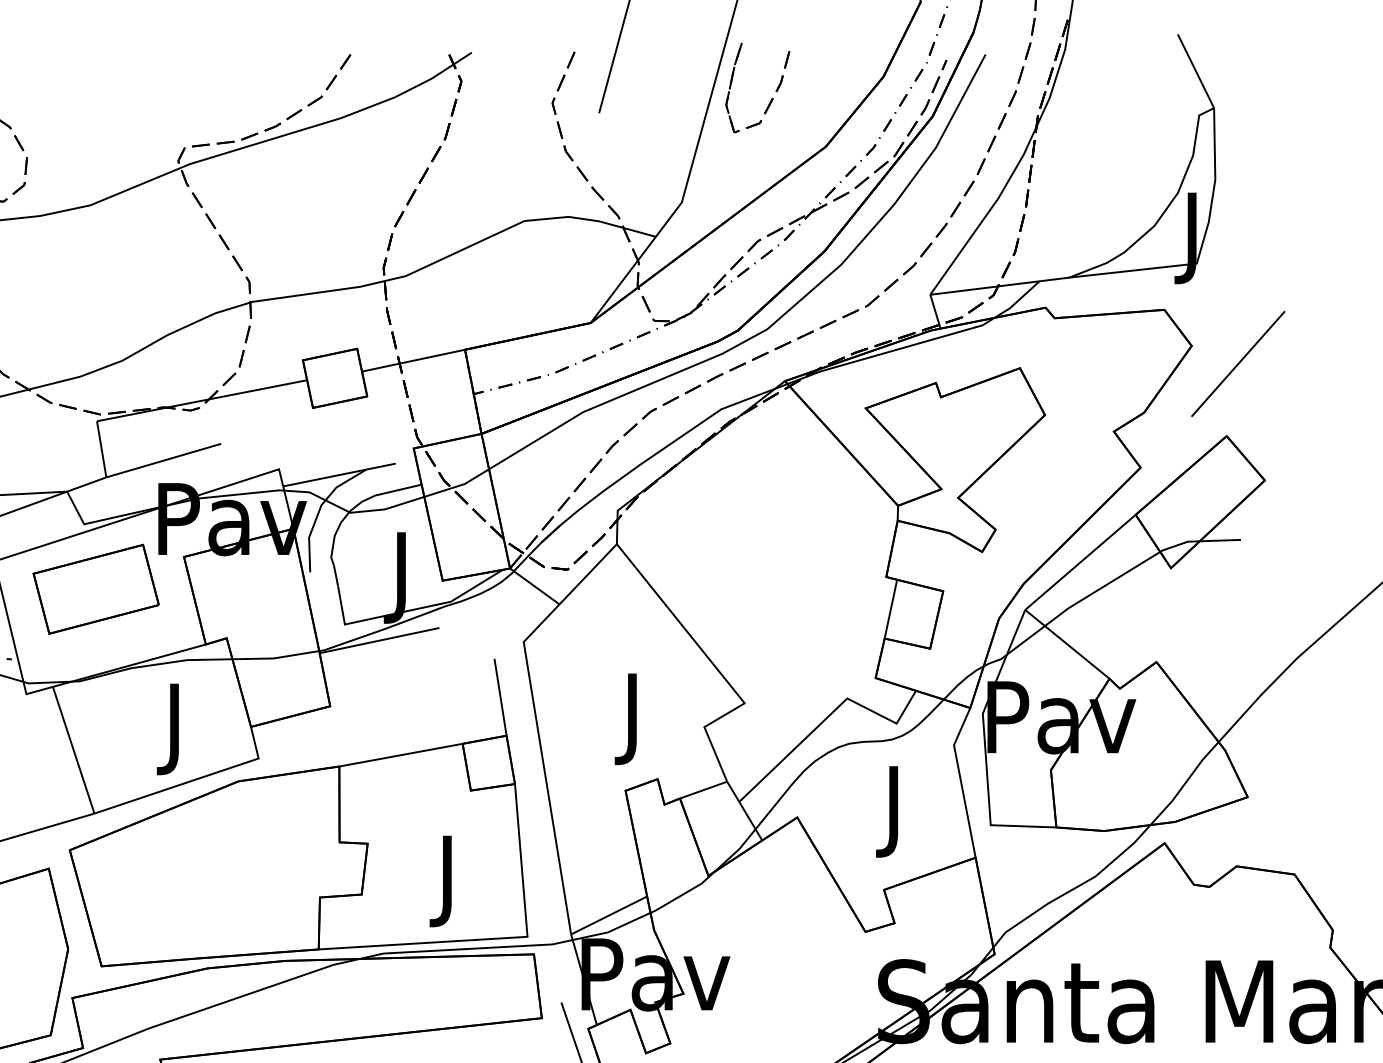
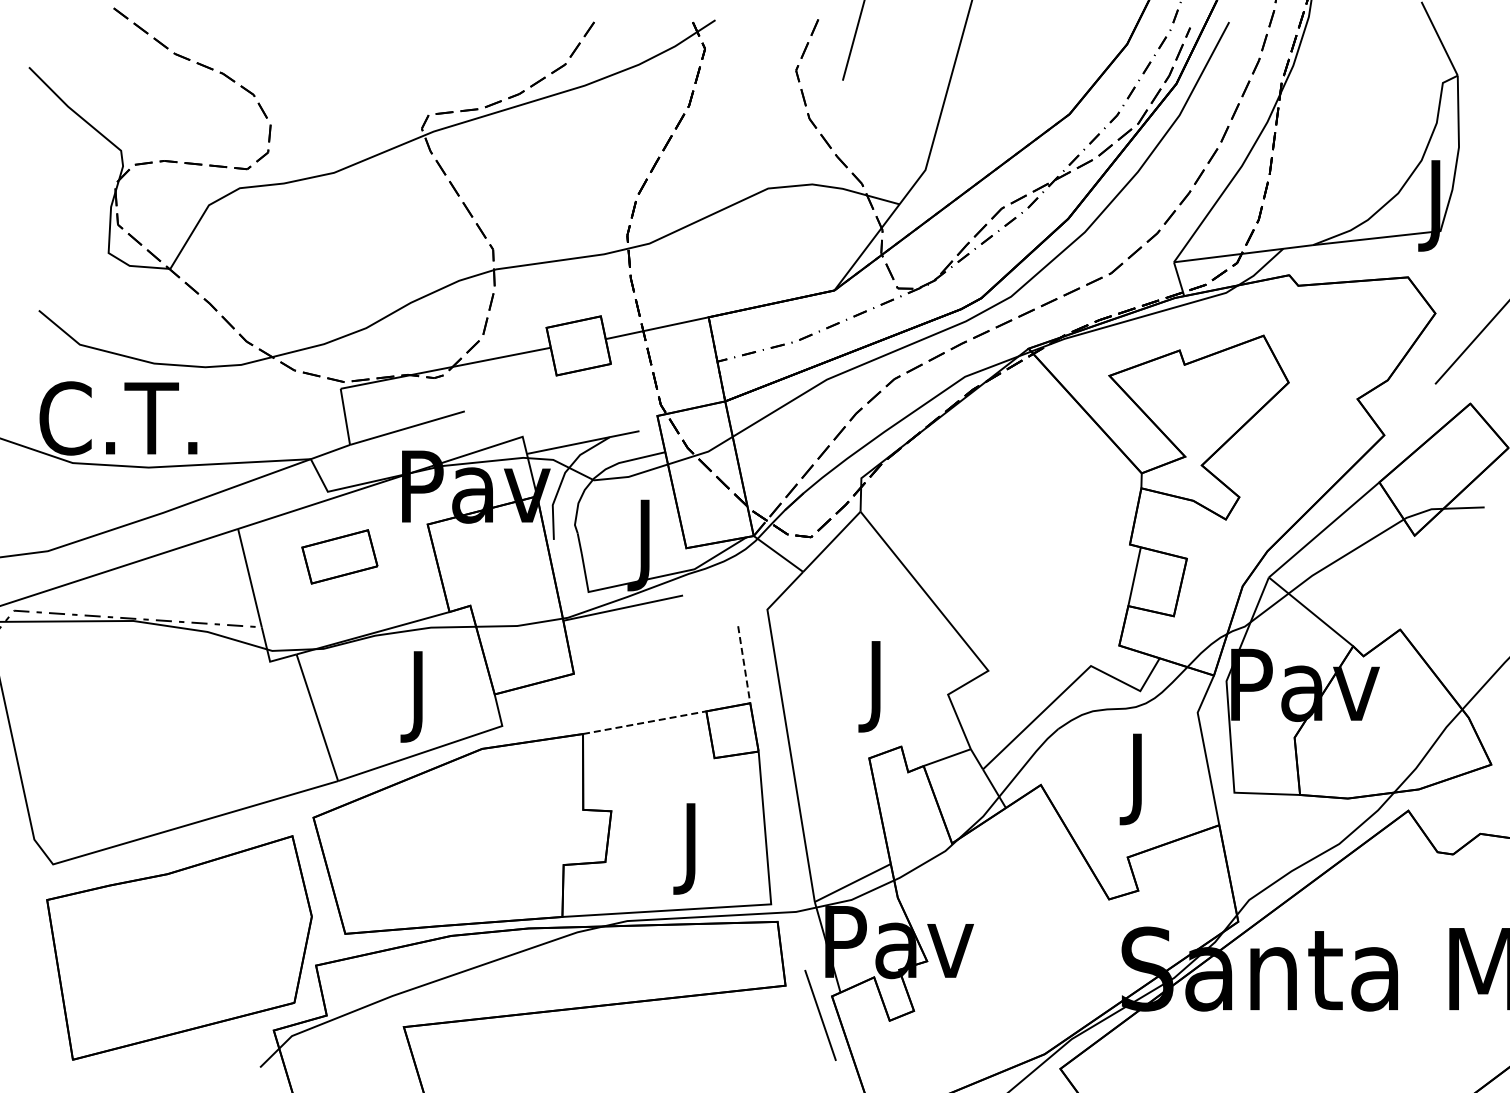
part: (771, 97) -> (1015, 65), removed
part: (95, 588) -> (339, 556), size x0.6
line: (500, 696) -> (744, 664), solid -> dashed
line: (400, 754) -> (644, 722), solid -> dashed

